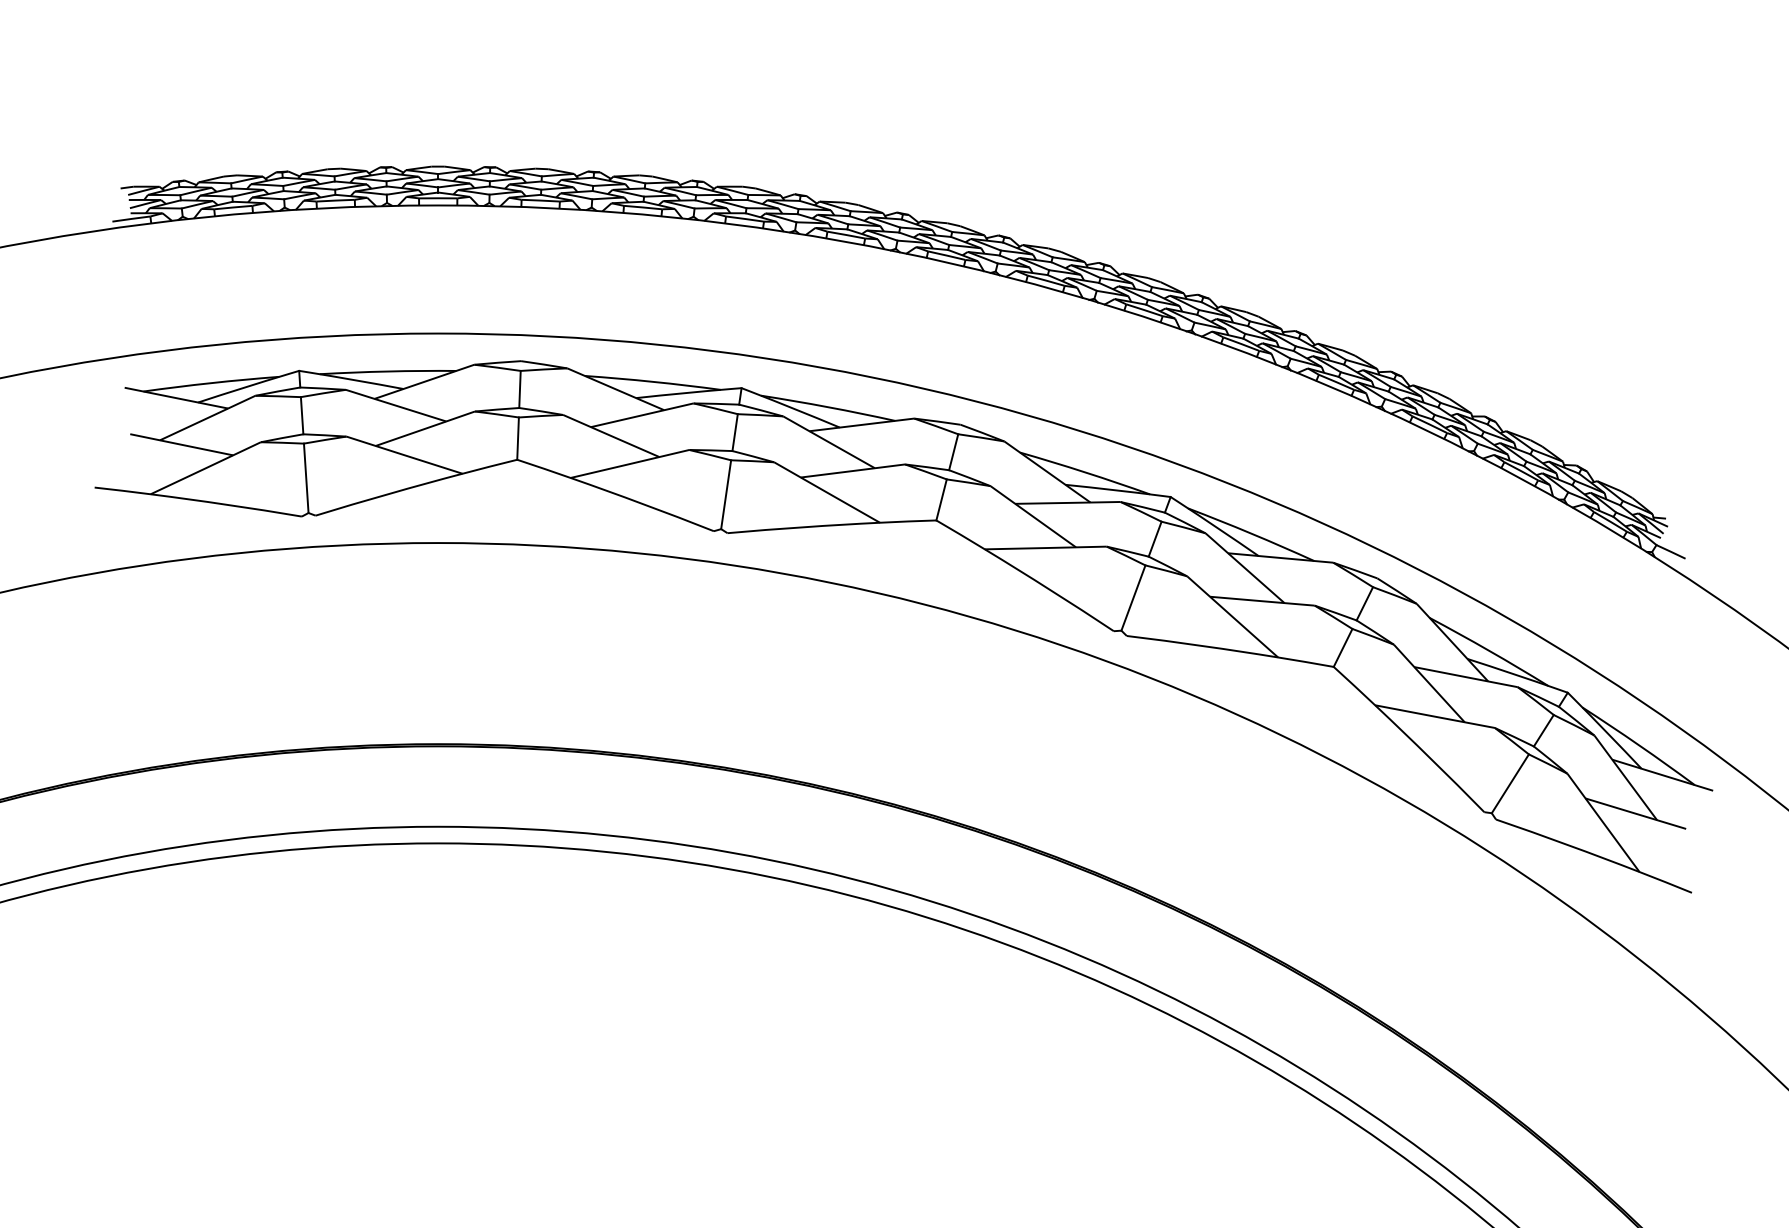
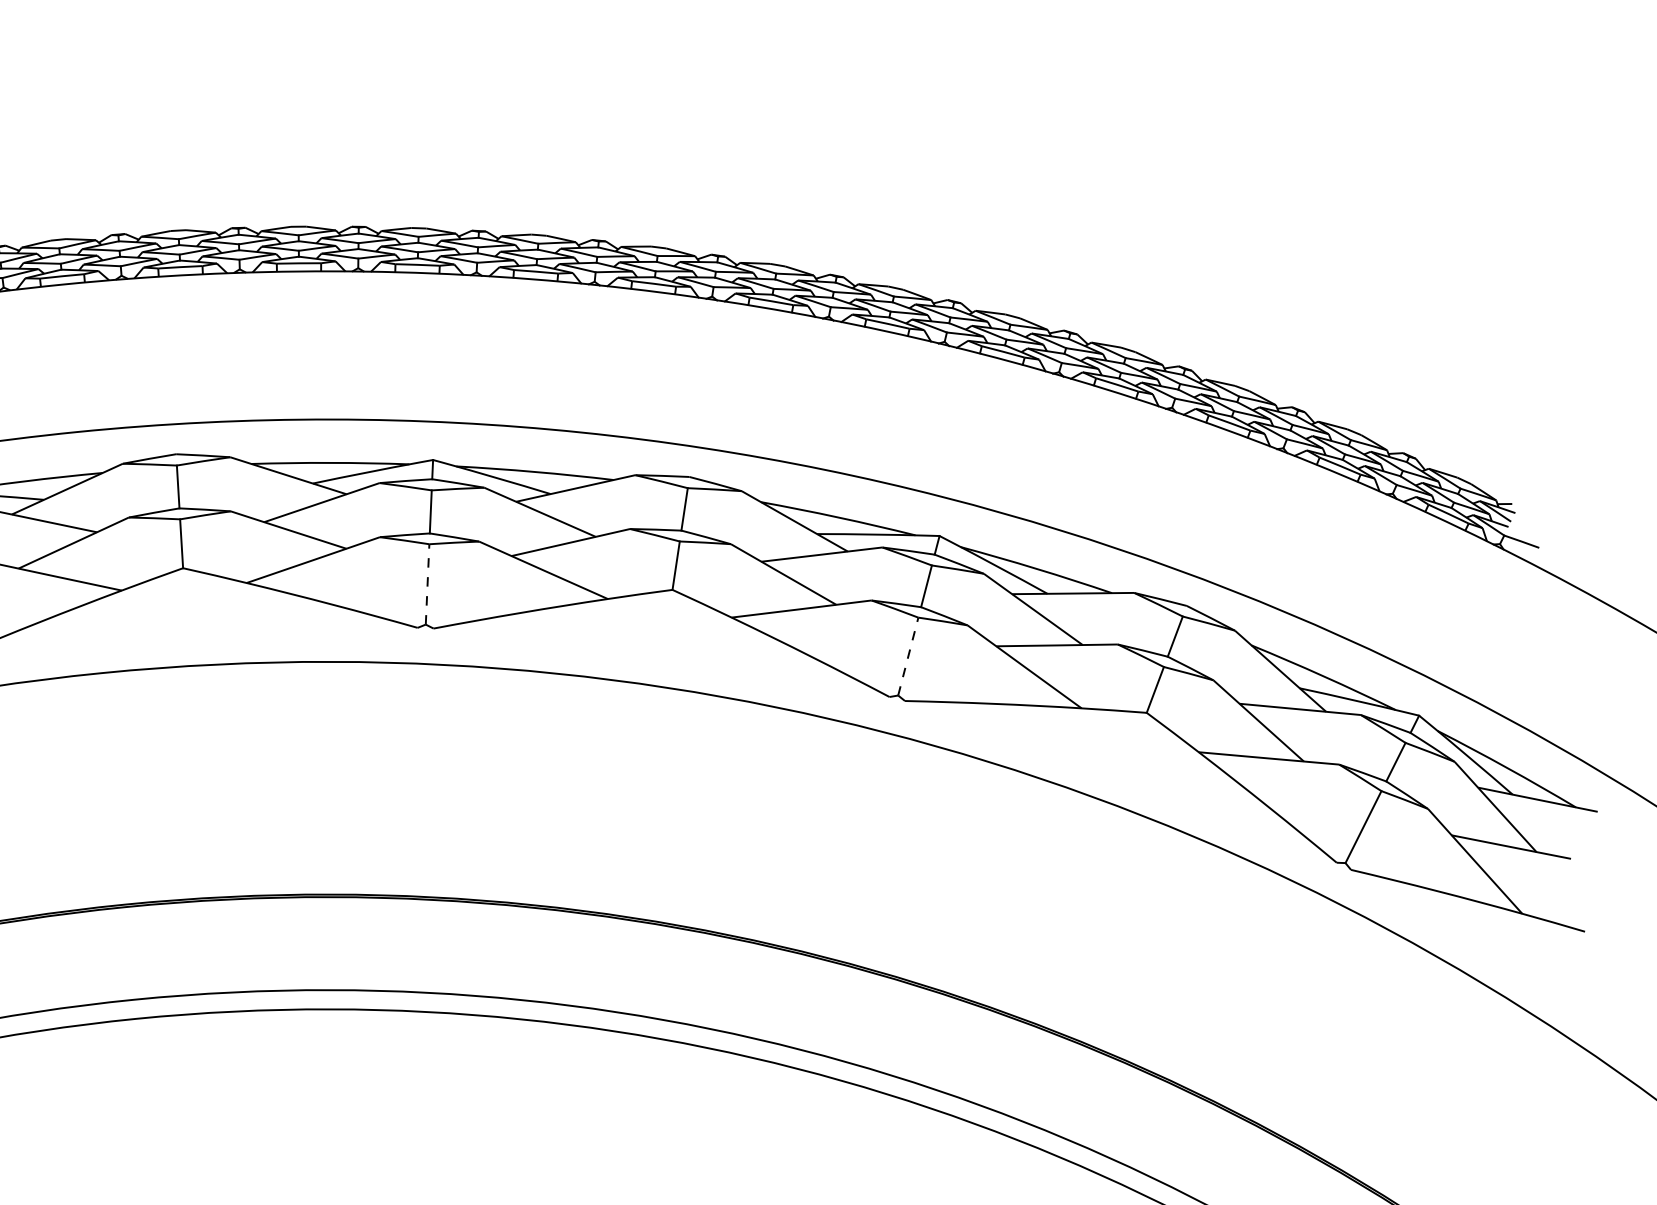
line: (726, 494) -> (427, 584), solid -> dashed
line: (1133, 598) -> (908, 657), solid -> dashed

